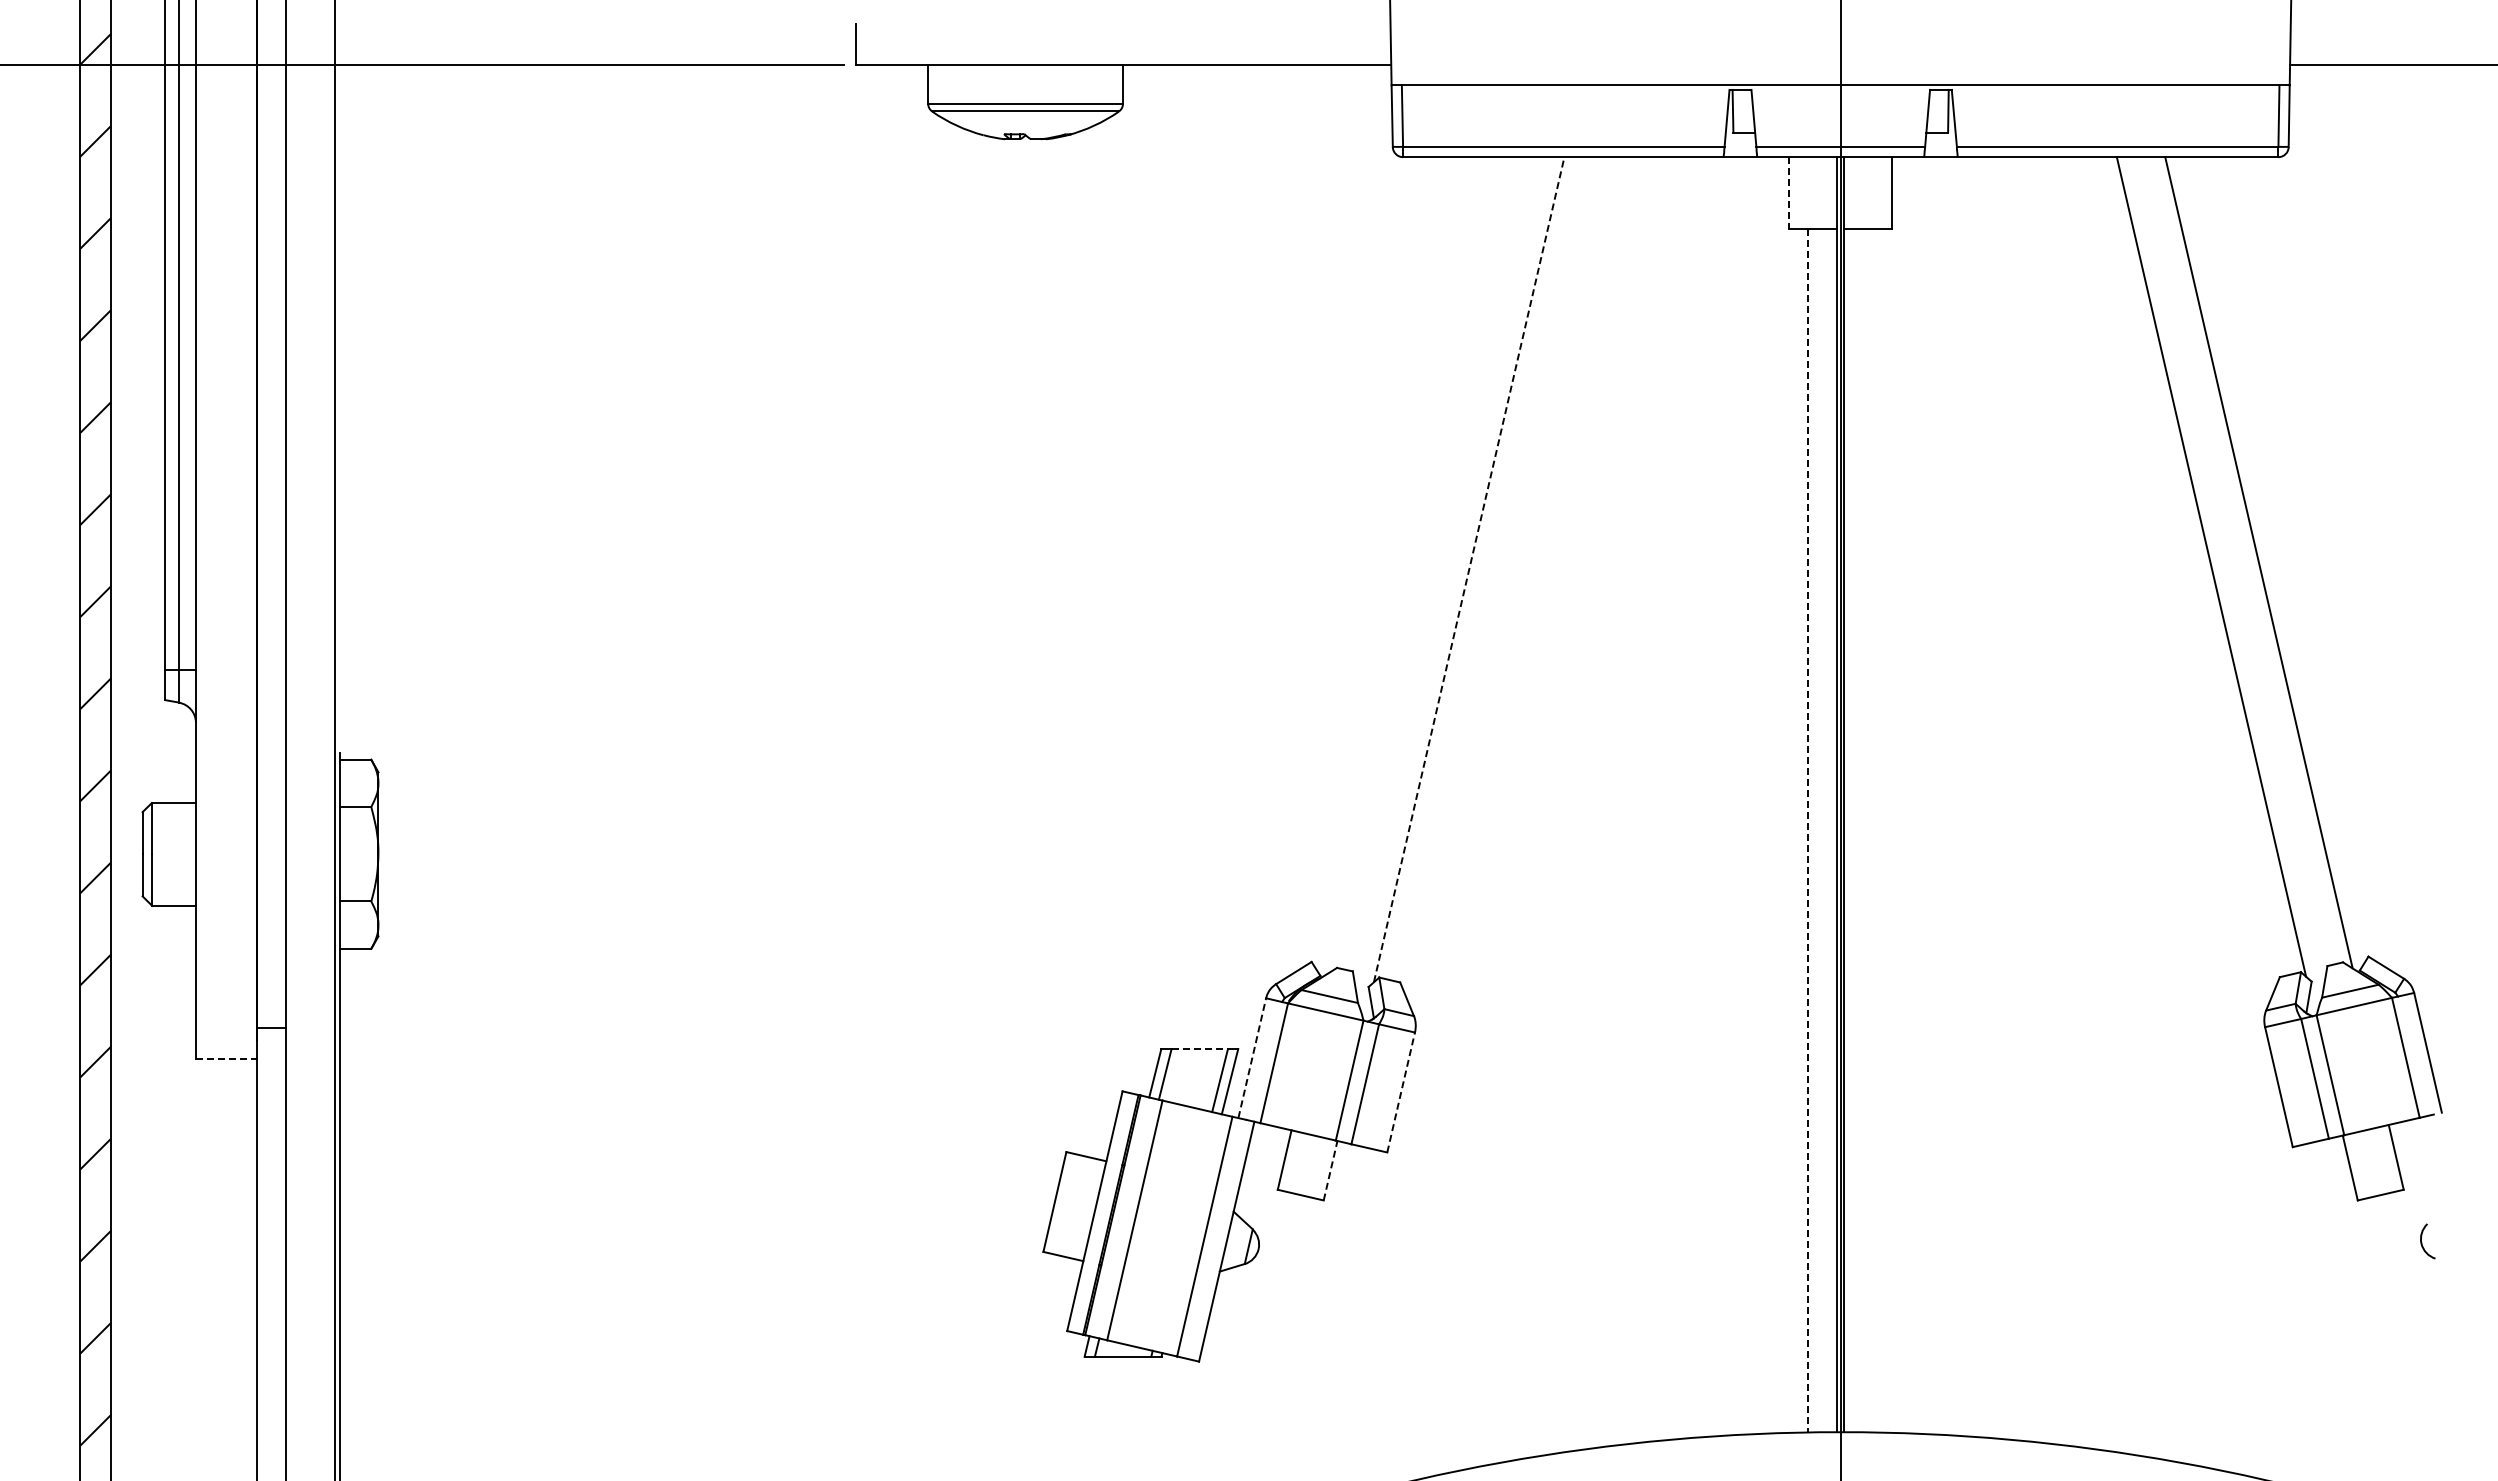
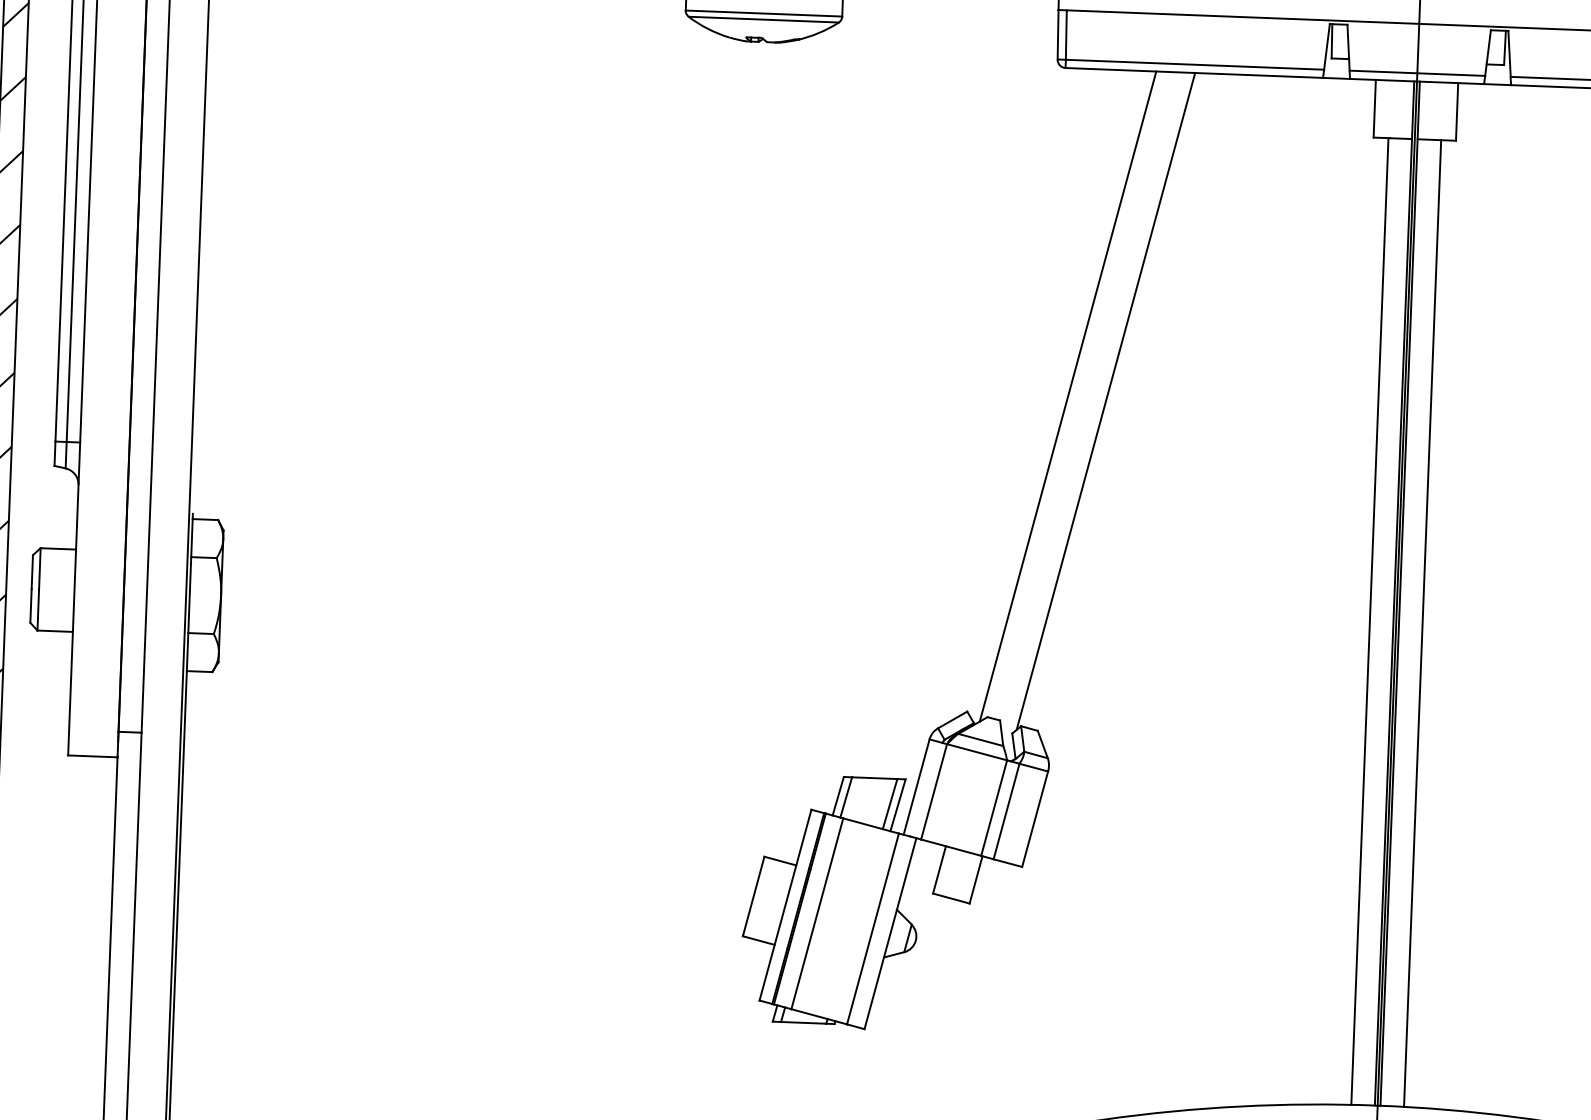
line: (1789, 193) -> (1374, 109), dashed -> solid
line: (1421, 565) -> (1067, 396), added
line: (1469, 569) -> (1106, 401), dashed -> solid
line: (1807, 830) -> (1369, 621), dashed -> solid
line: (1873, 830) -> (1422, 623), added
line: (1200, 1049) -> (875, 778), dashed -> solid
line: (1252, 1057) -> (916, 786), dashed -> solid
line: (226, 1059) -> (92, 756), dashed -> solid
line: (1401, 1092) -> (1035, 819), dashed -> solid
line: (1330, 1170) -> (975, 879), dashed -> solid

